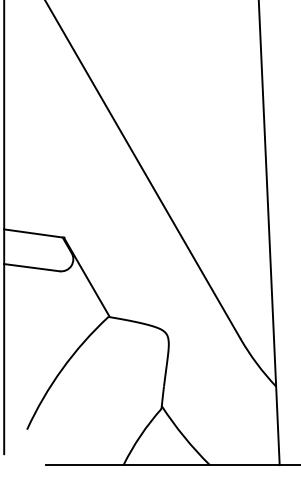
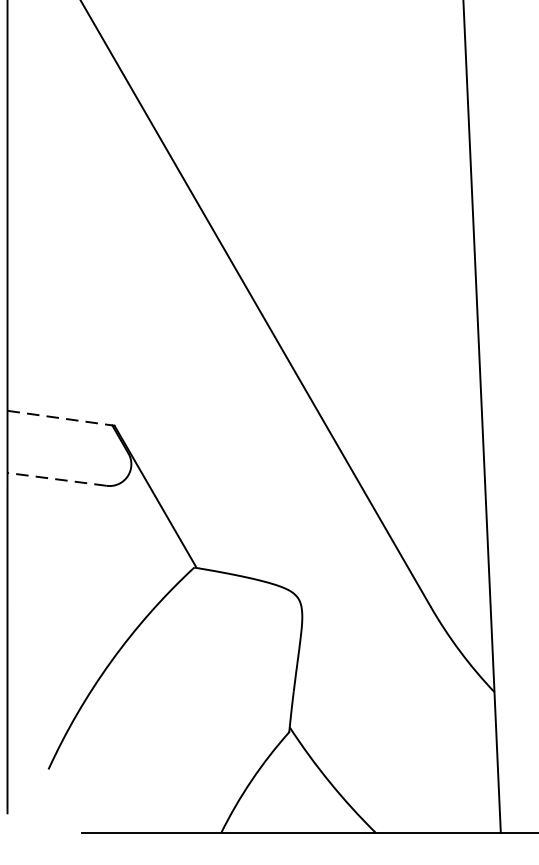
line: (34, 233) -> (61, 418), solid -> dashed
line: (31, 267) -> (56, 479), solid -> dashed

